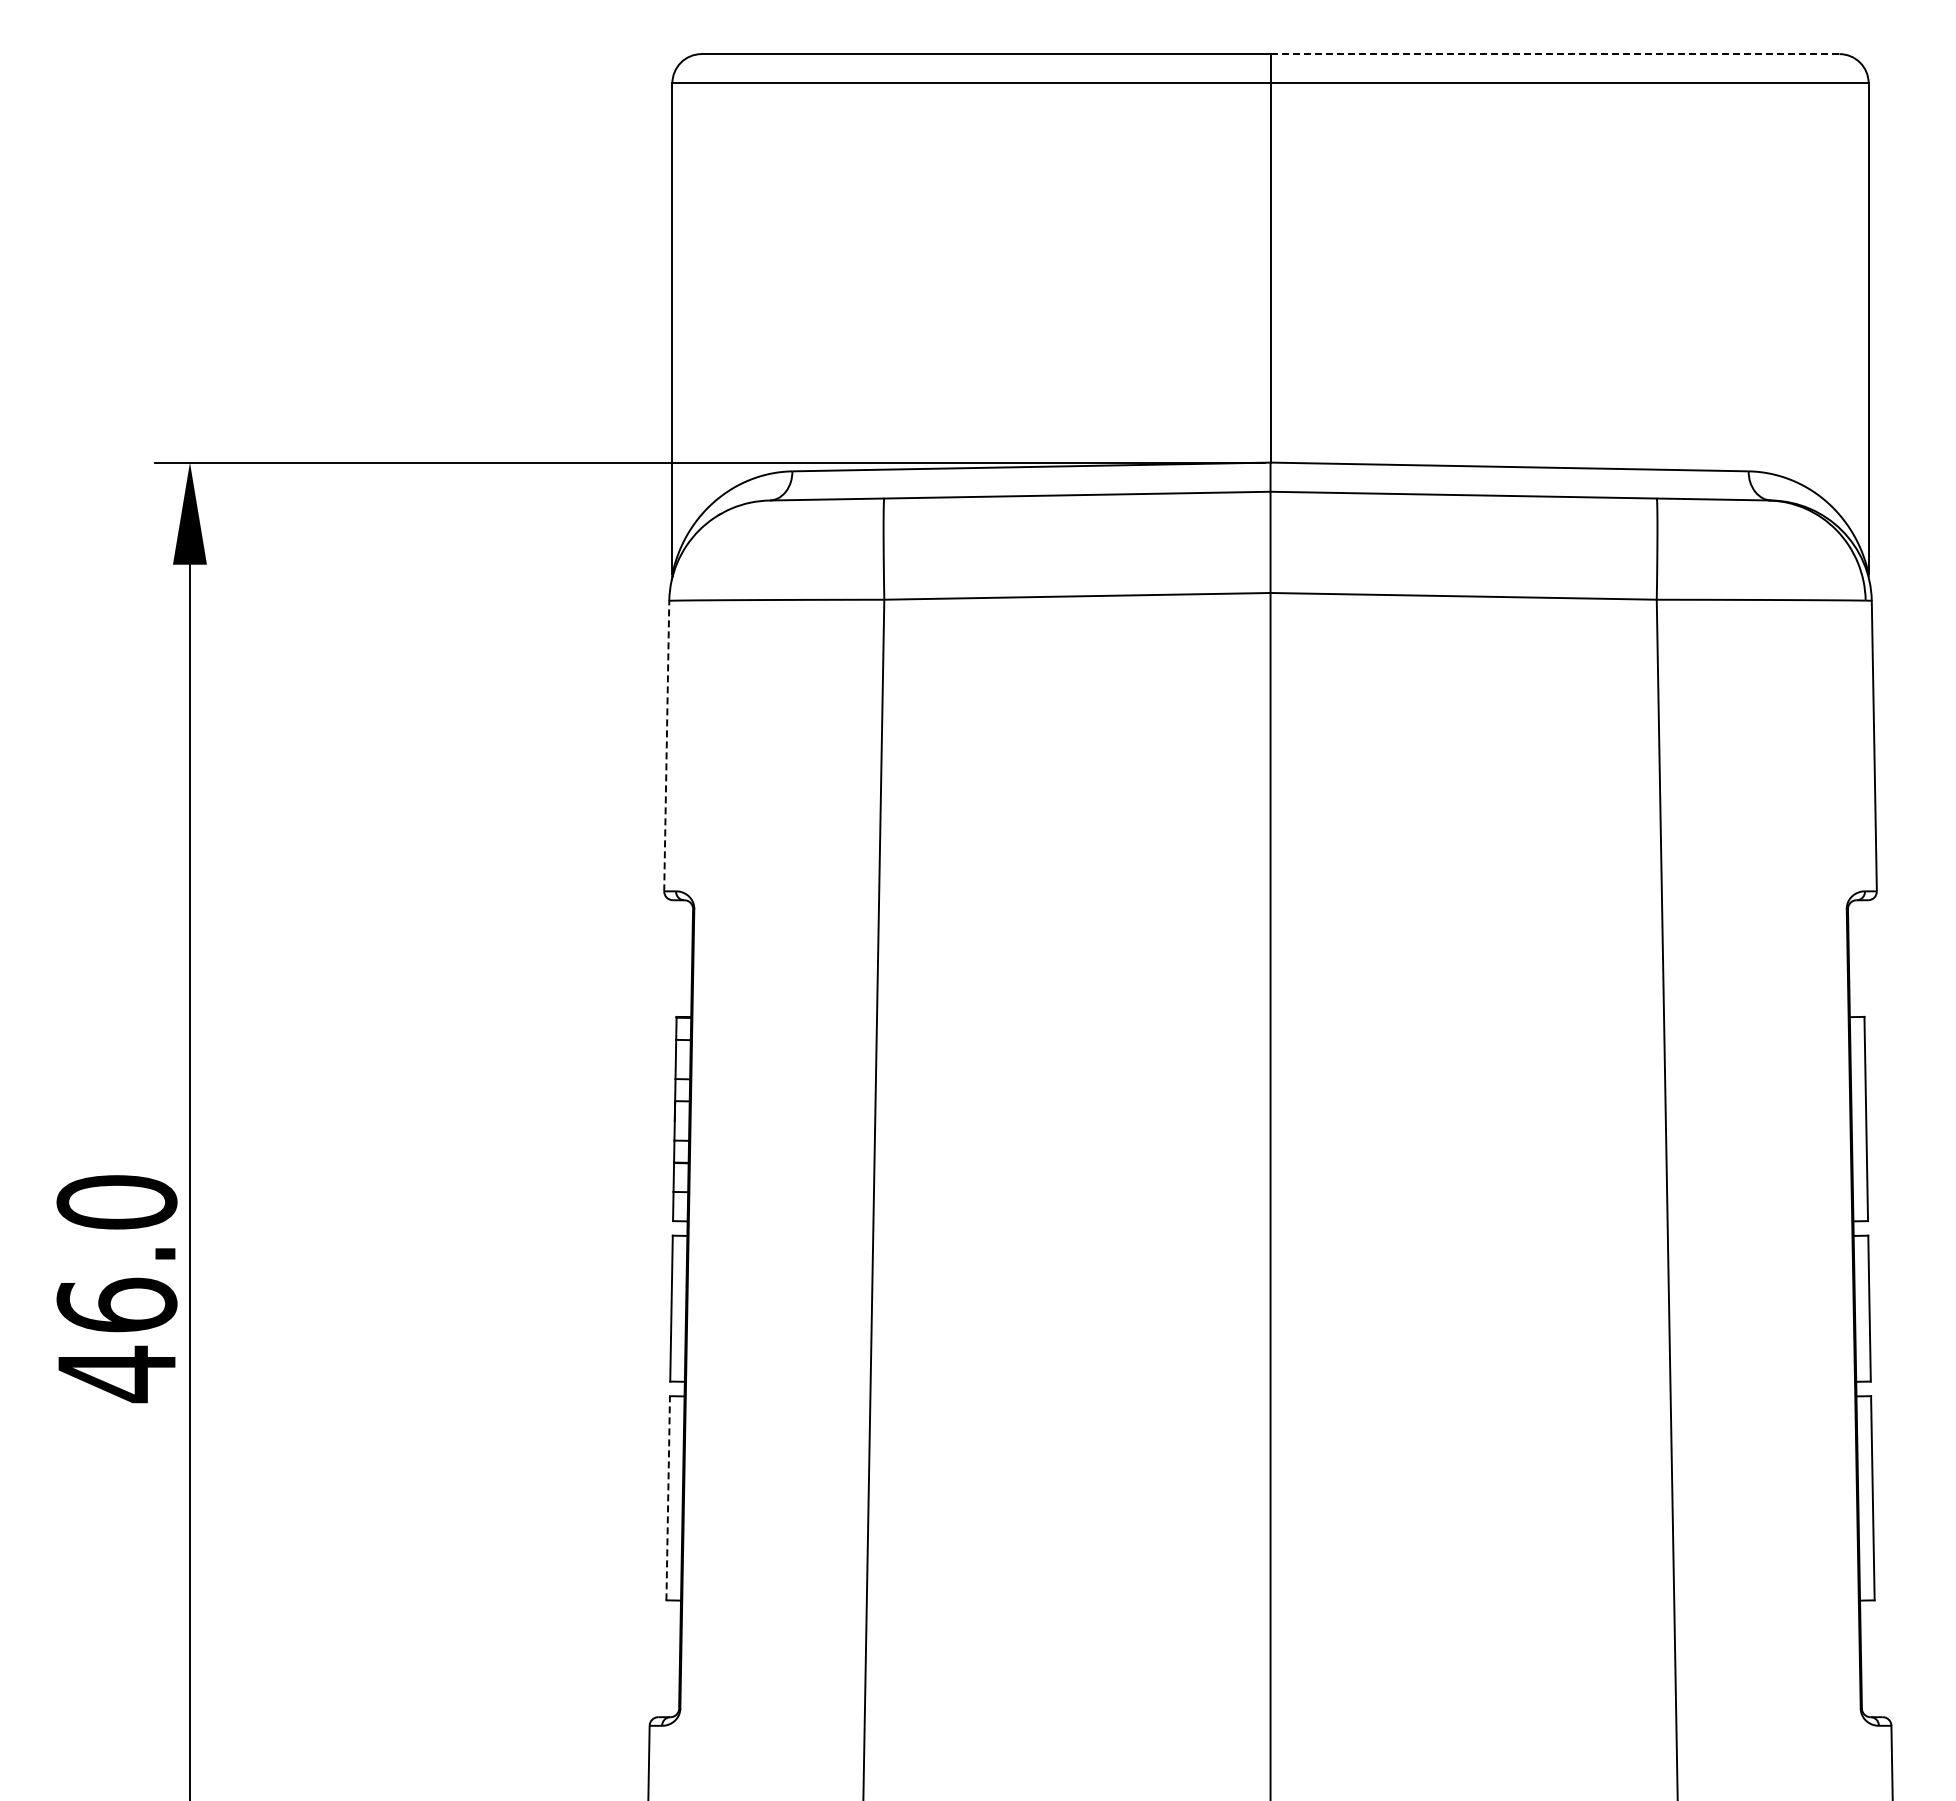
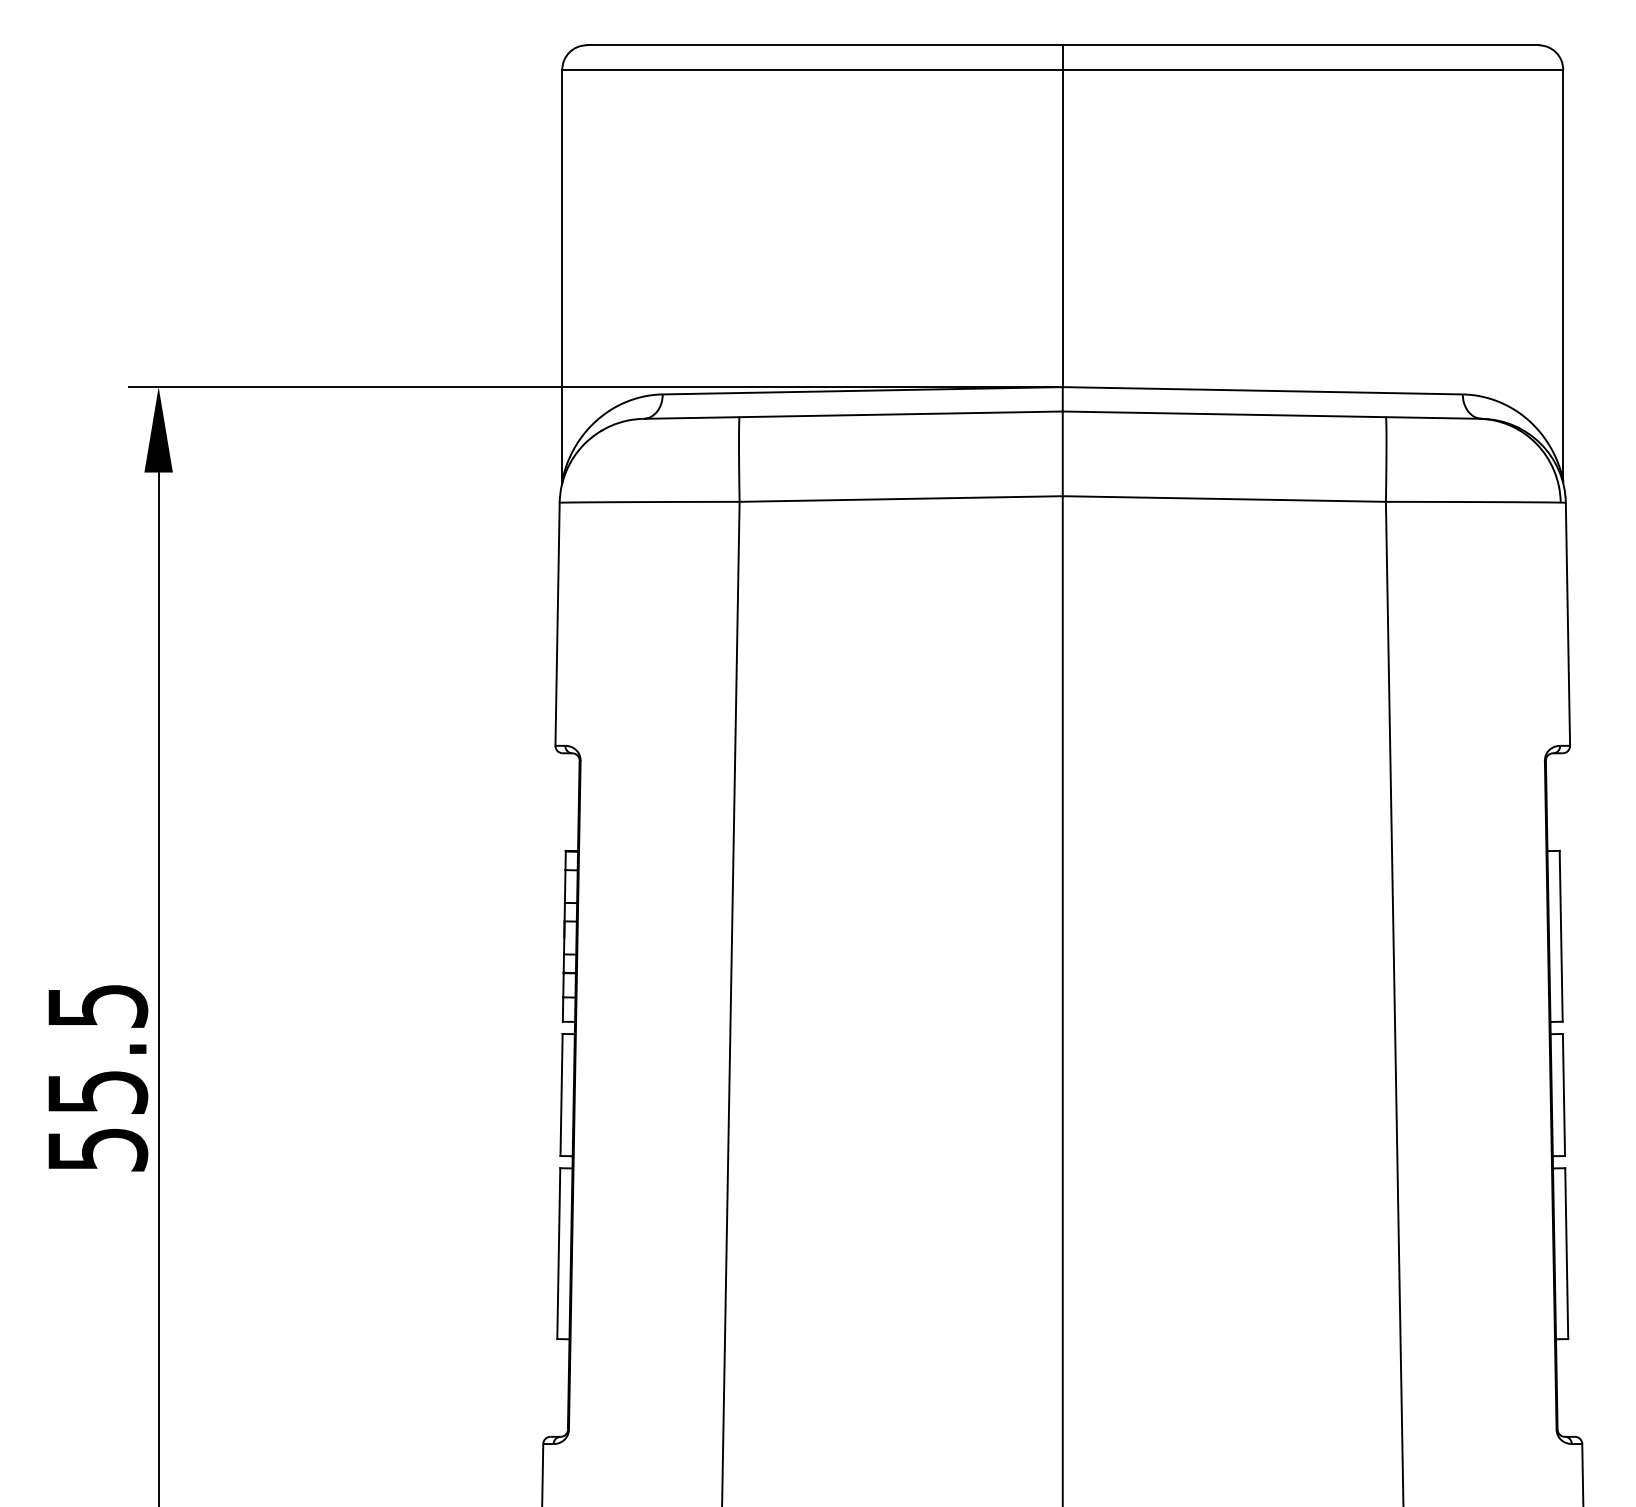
line: (1555, 54) -> (1301, 45), dashed -> solid
line: (666, 745) -> (557, 623), dashed -> solid
text: (116, 1289) -> (97, 1078), 46.0 -> 55.5
line: (668, 1497) -> (559, 1253), dashed -> solid

